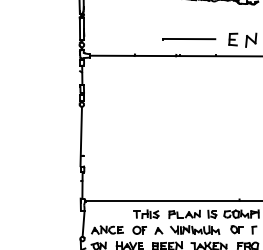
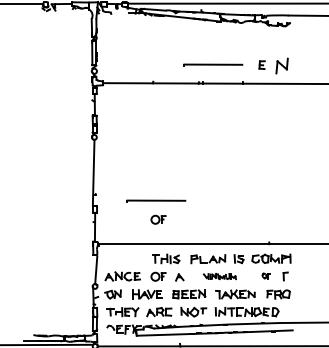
part: (232, 38) -> (261, 64), size x0.6
line: (137, 161) -> (156, 200), added
part: (139, 178) -> (158, 219), added
part: (237, 229) -> (266, 275), size x0.6
part: (194, 230) -> (219, 276), size x0.6

